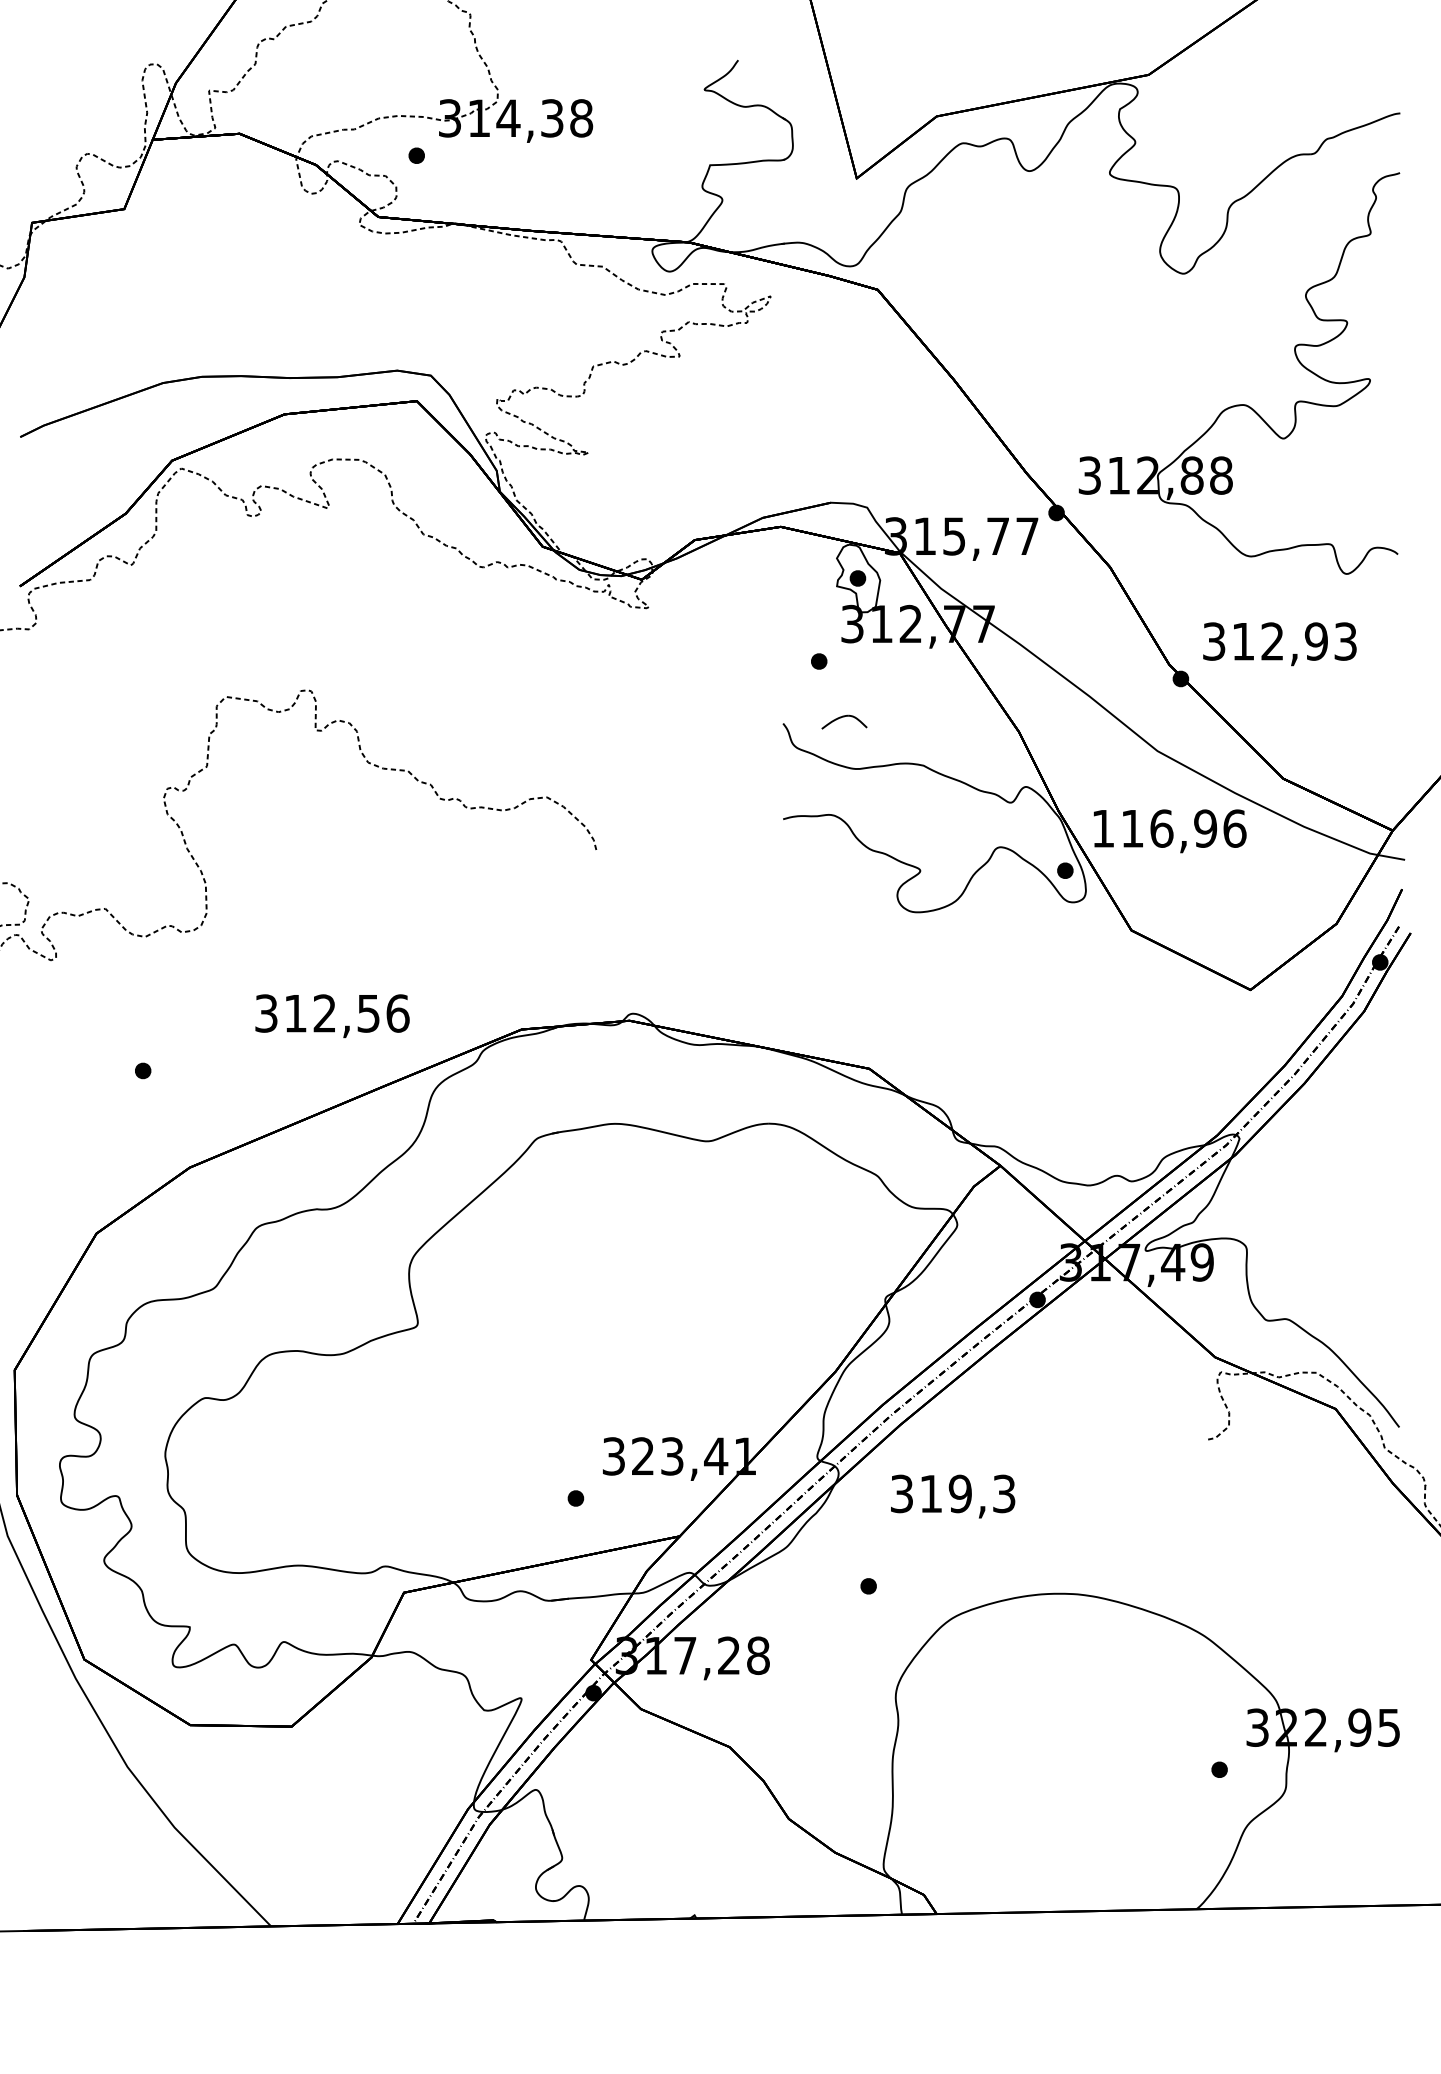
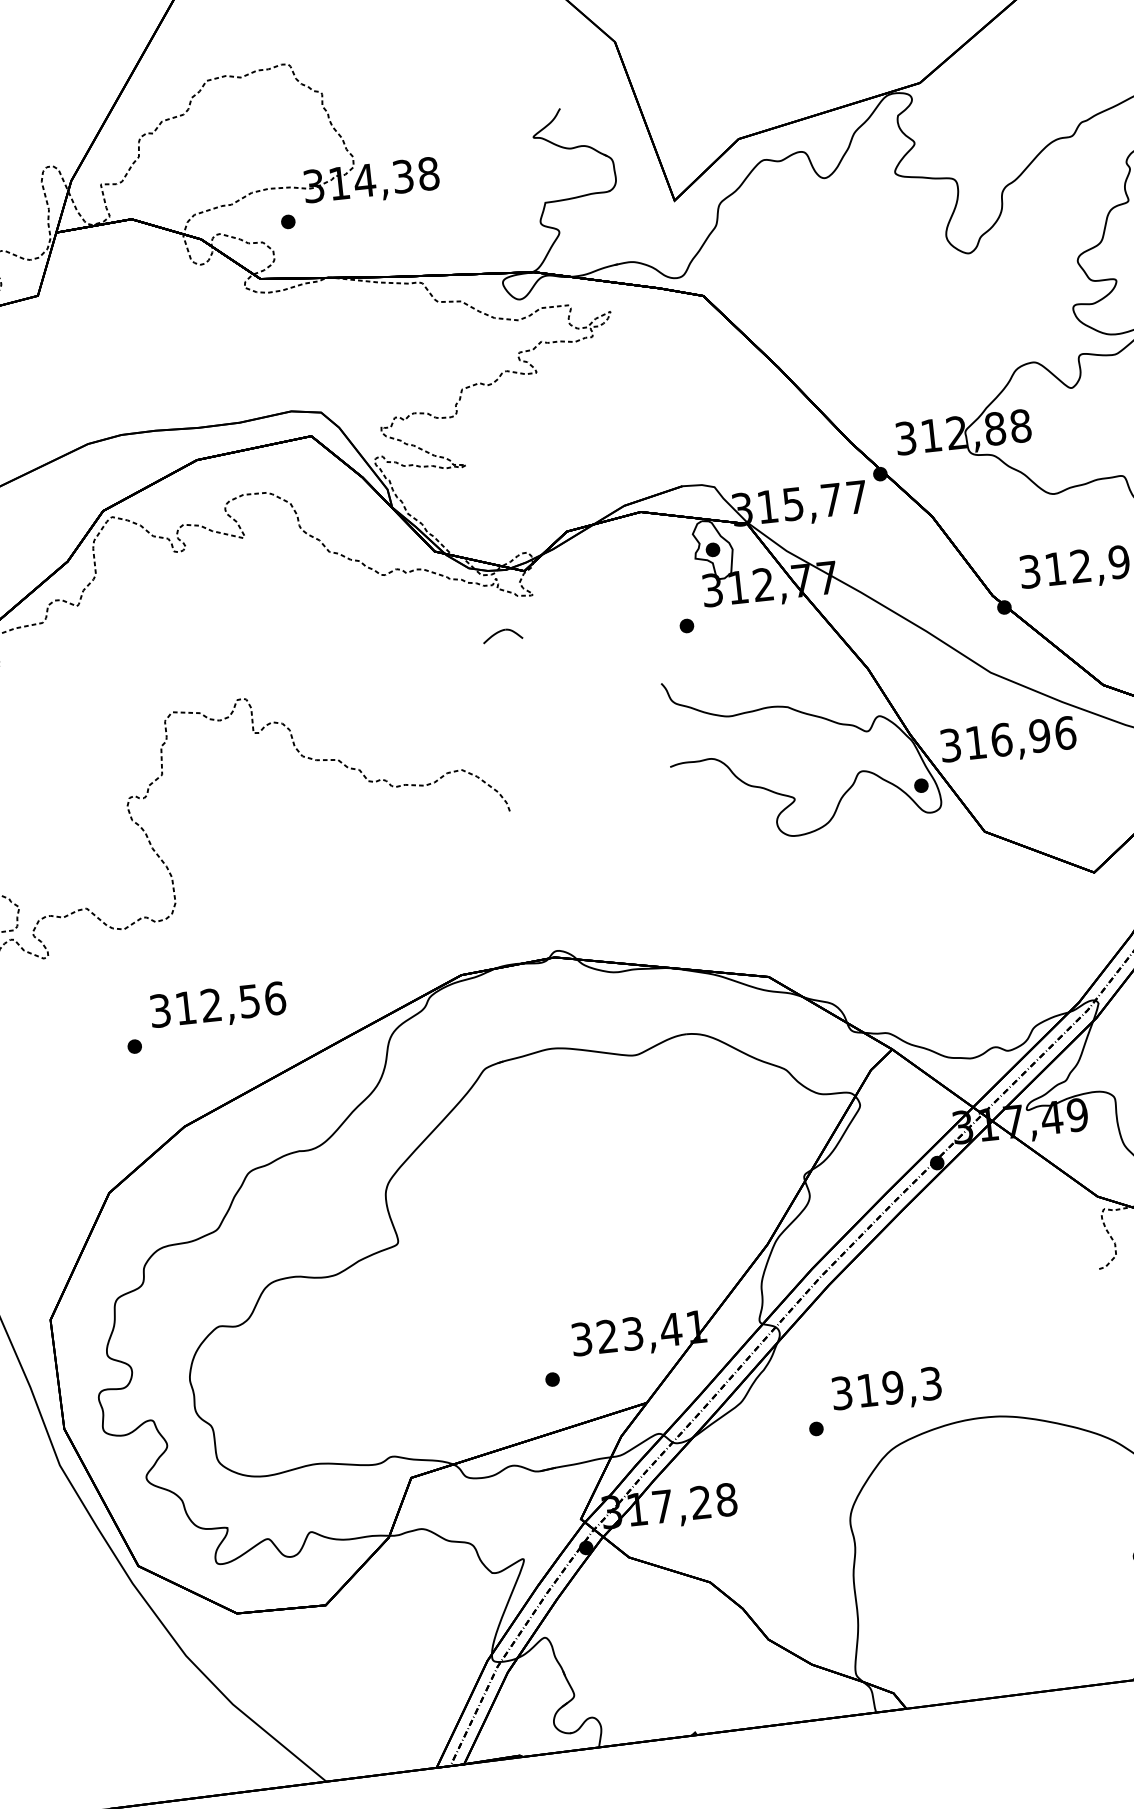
part: (844, 721) -> (502, 635), moved
text: (1103, 828) -> (950, 745), 116,96 -> 316,96
text: (332, 1016) -> (218, 1007), moved
text: (953, 1496) -> (887, 1390), moved

